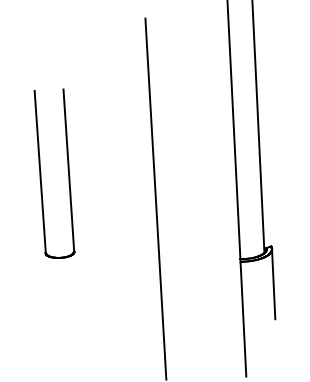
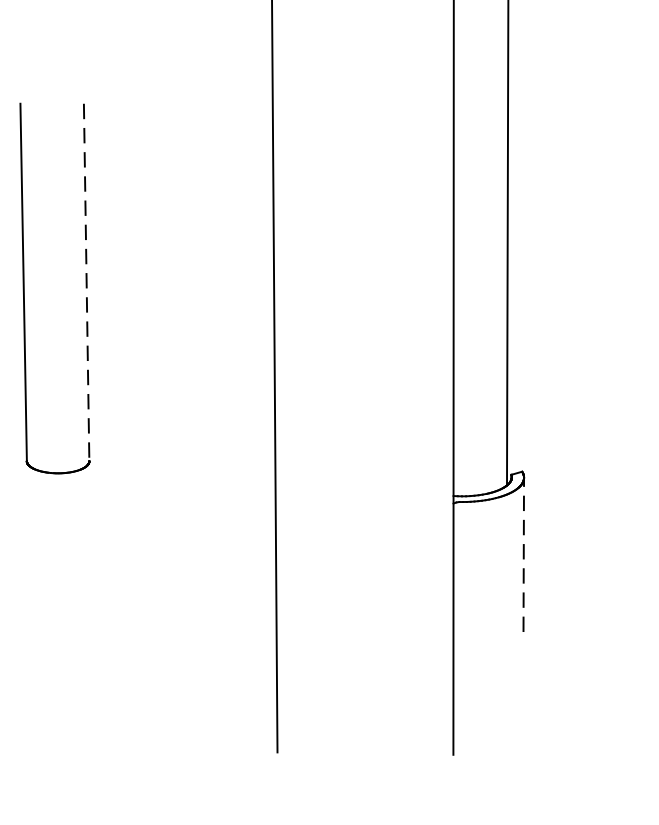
line: (68, 171) -> (85, 284), solid -> dashed
line: (273, 283) -> (523, 553), solid -> dashed

